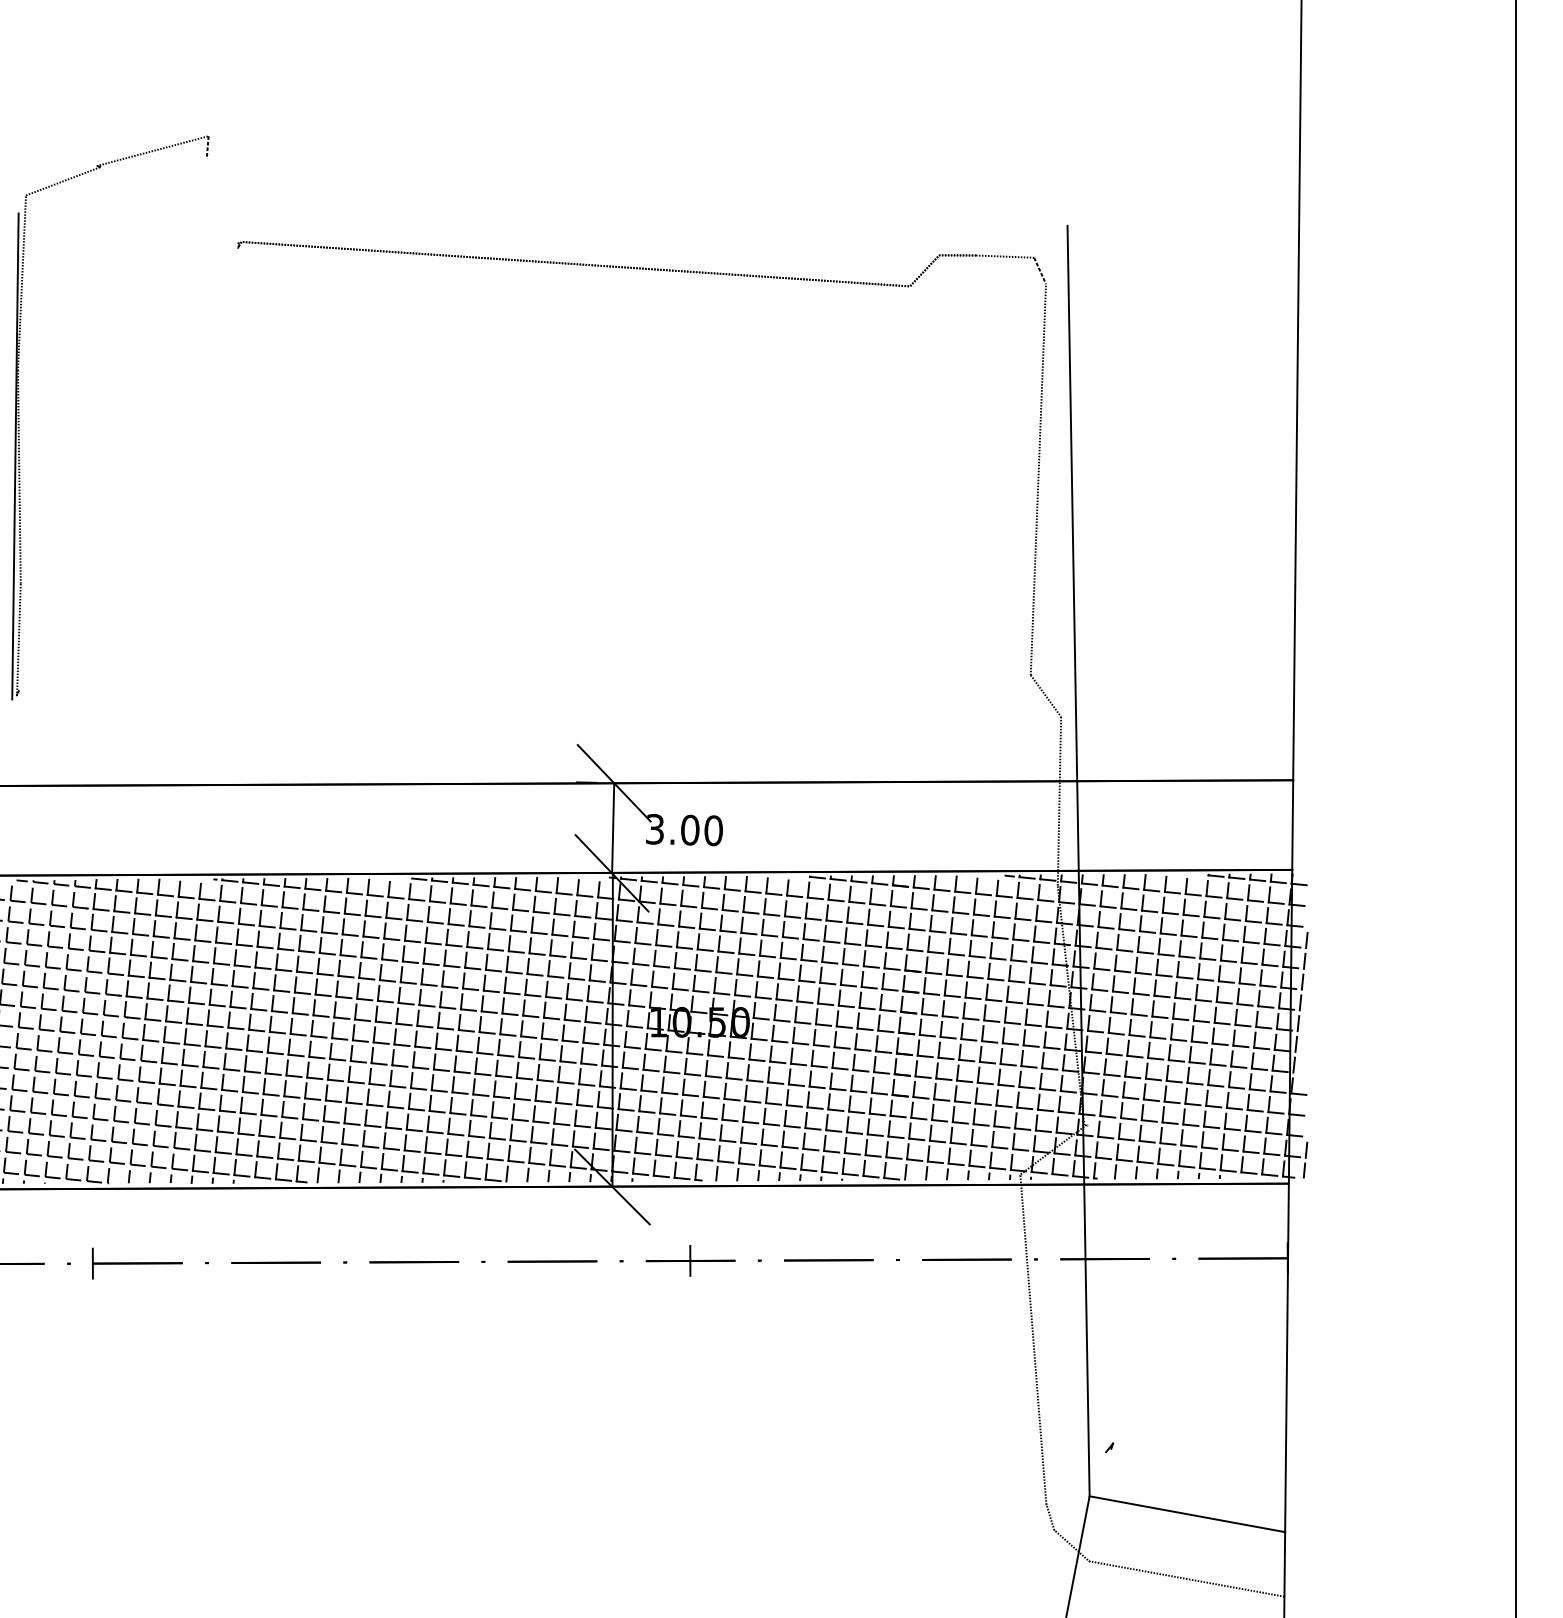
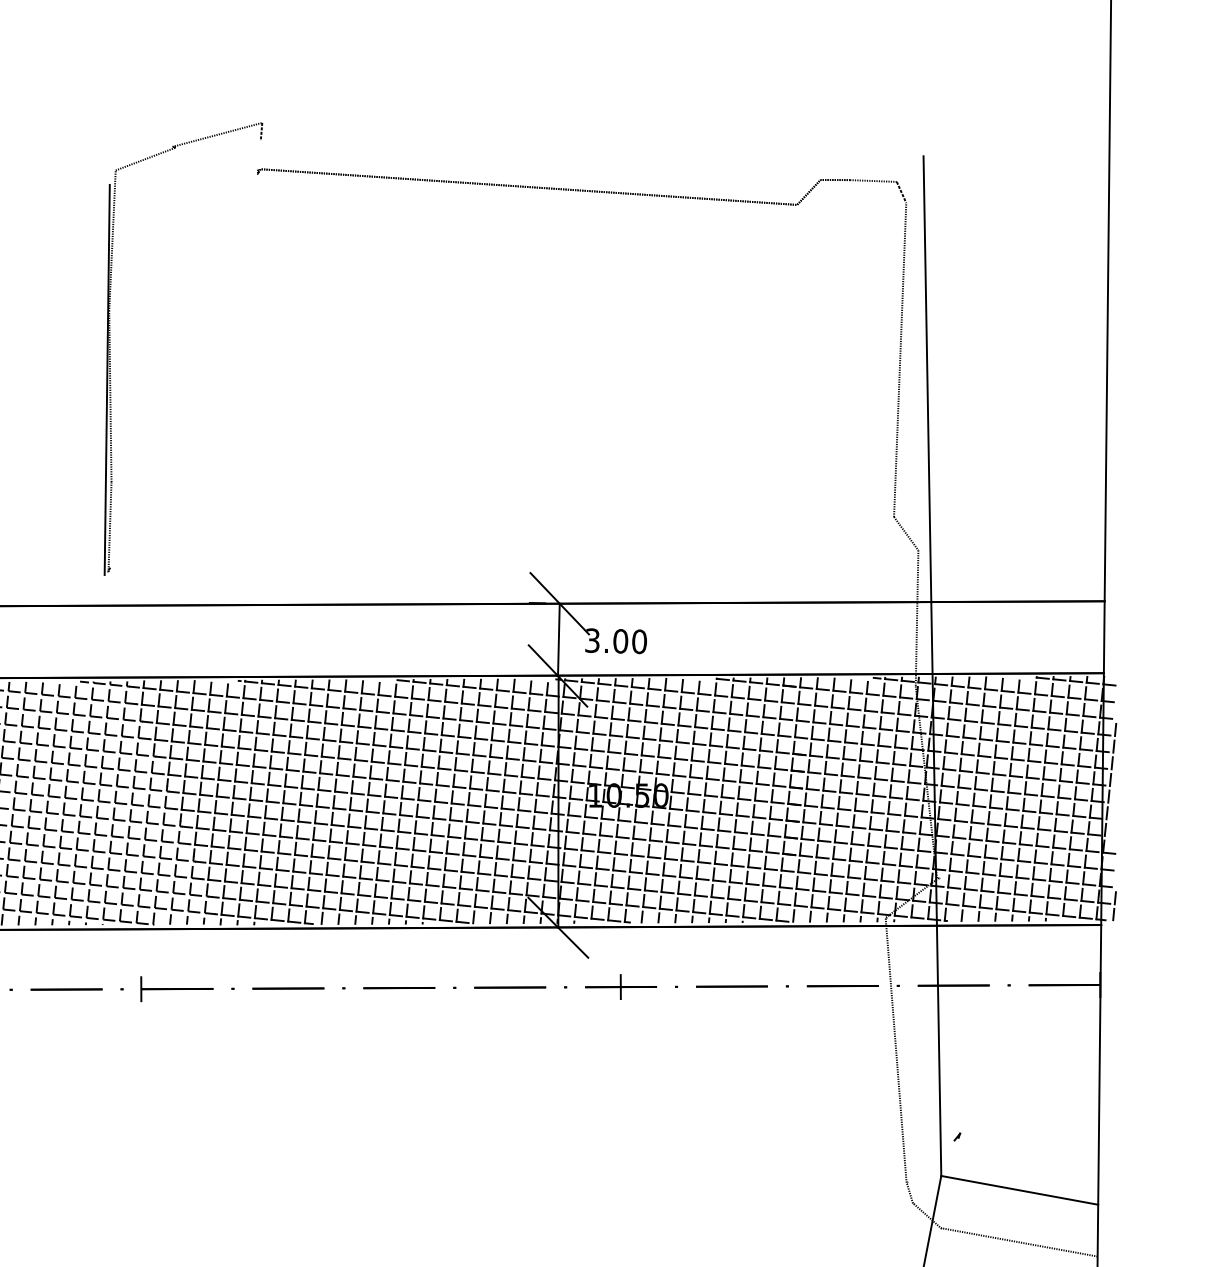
part: (19, 416) -> (110, 347), moved

